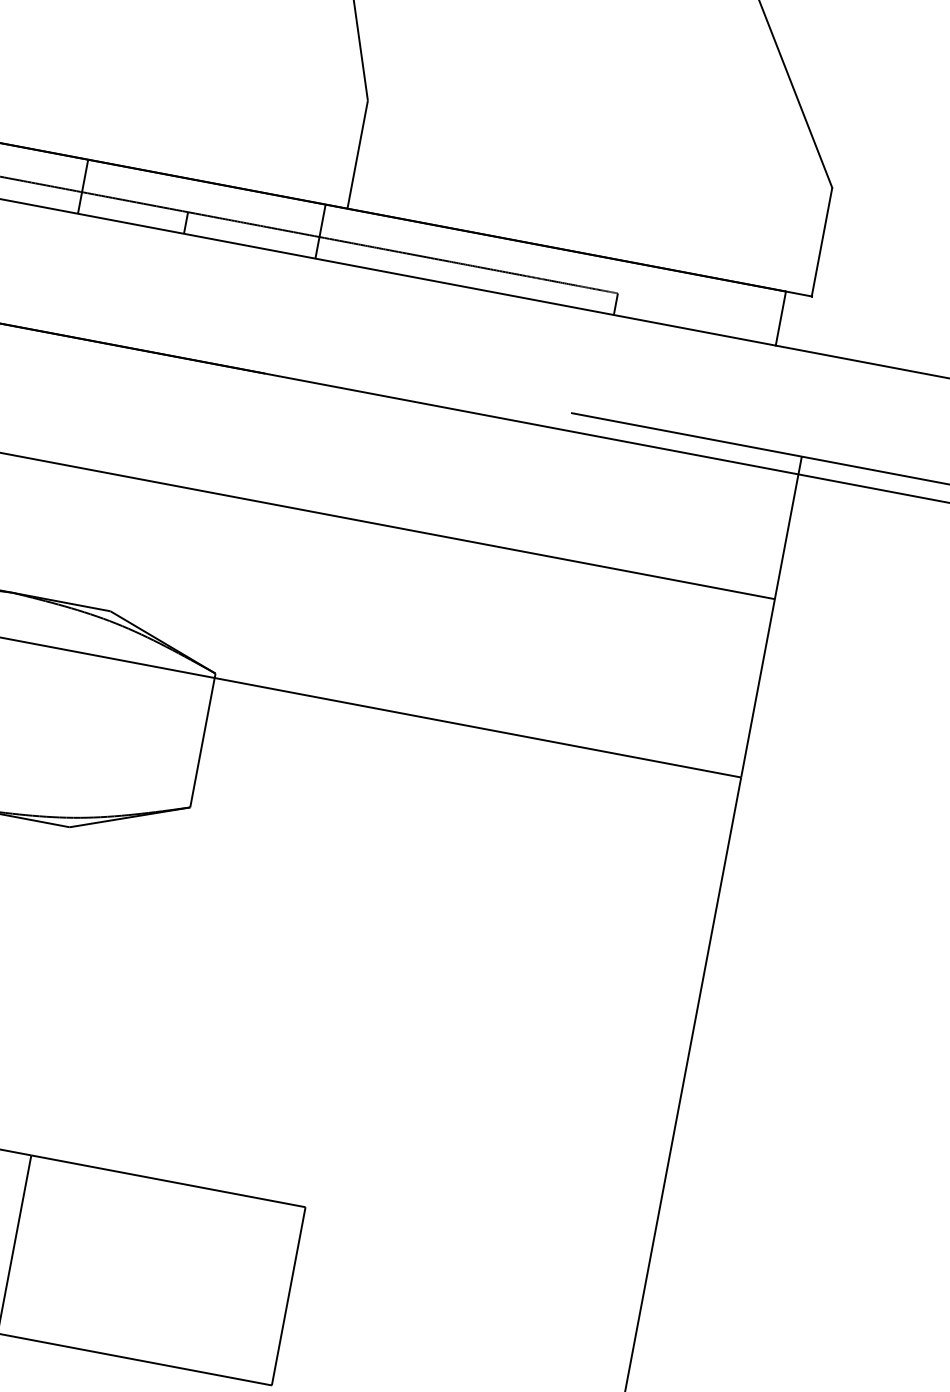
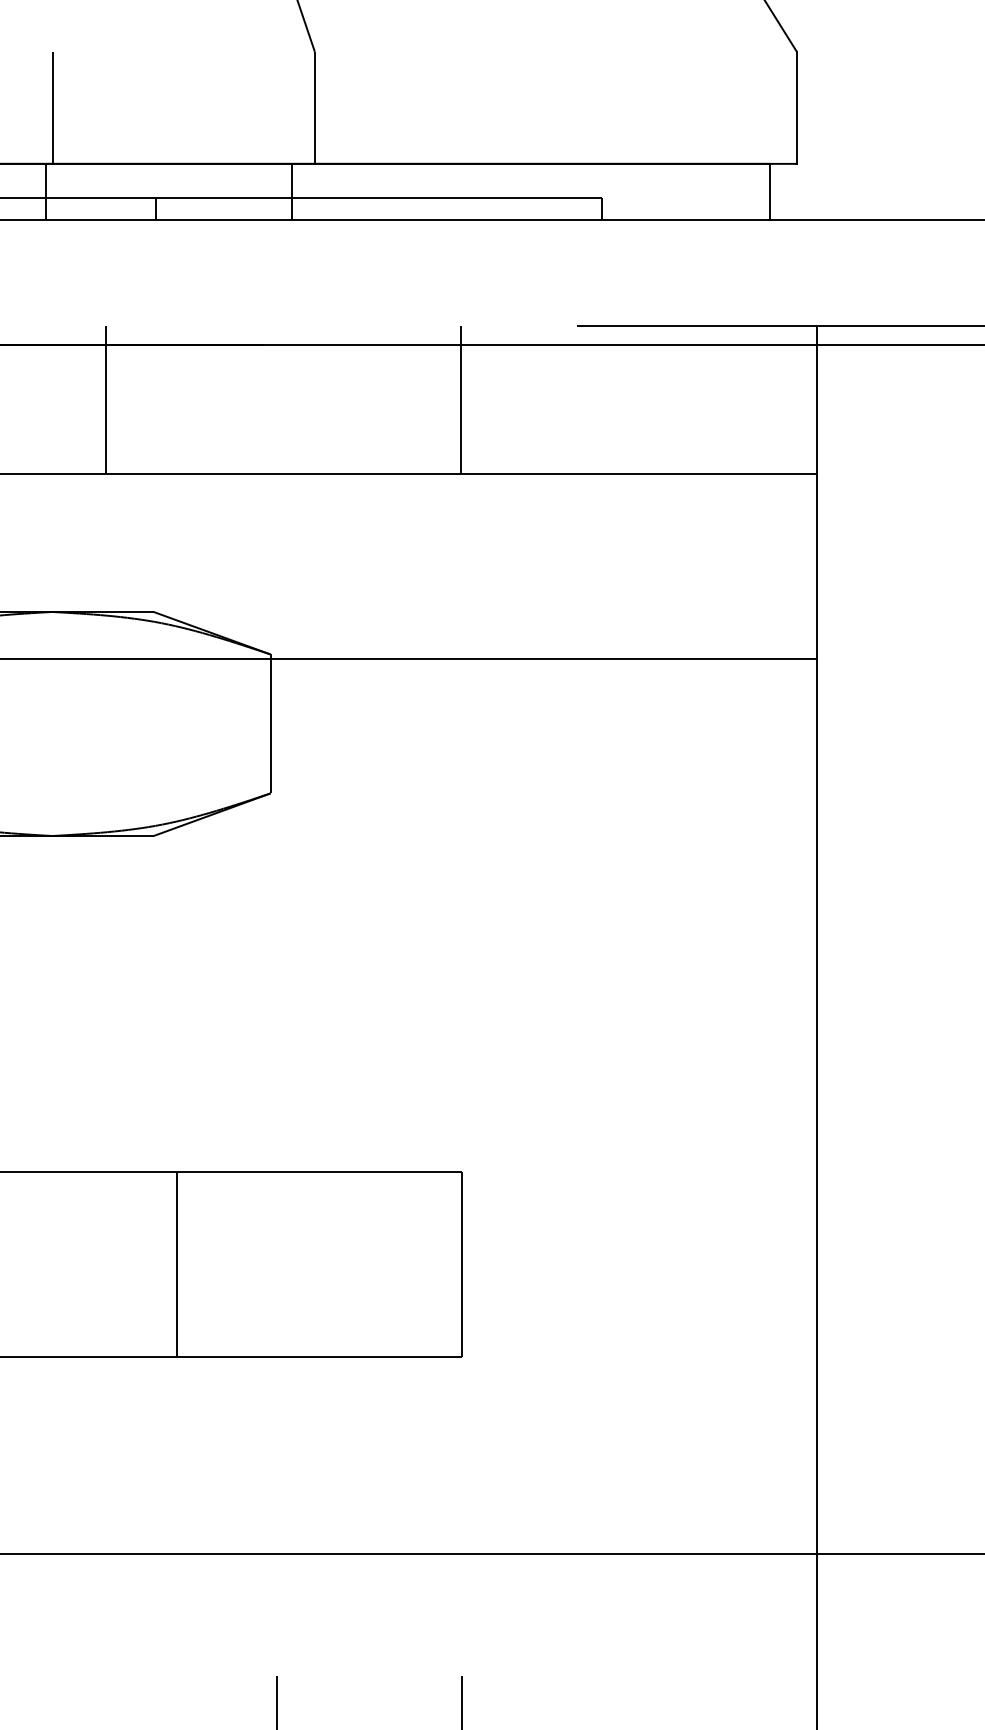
line: (105, 106) -> (53, 107), added
line: (102, 398) -> (105, 400), added
line: (445, 463) -> (461, 400), added

